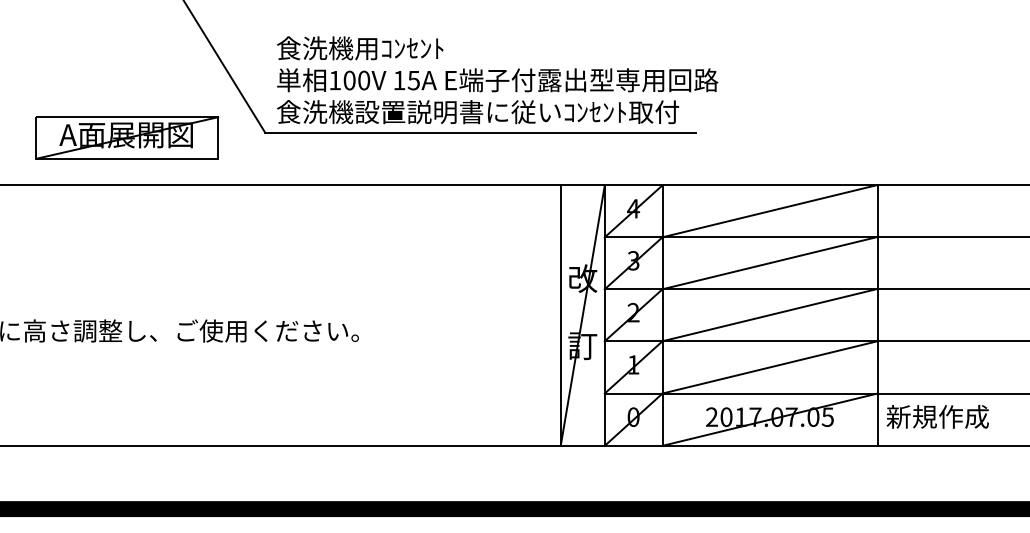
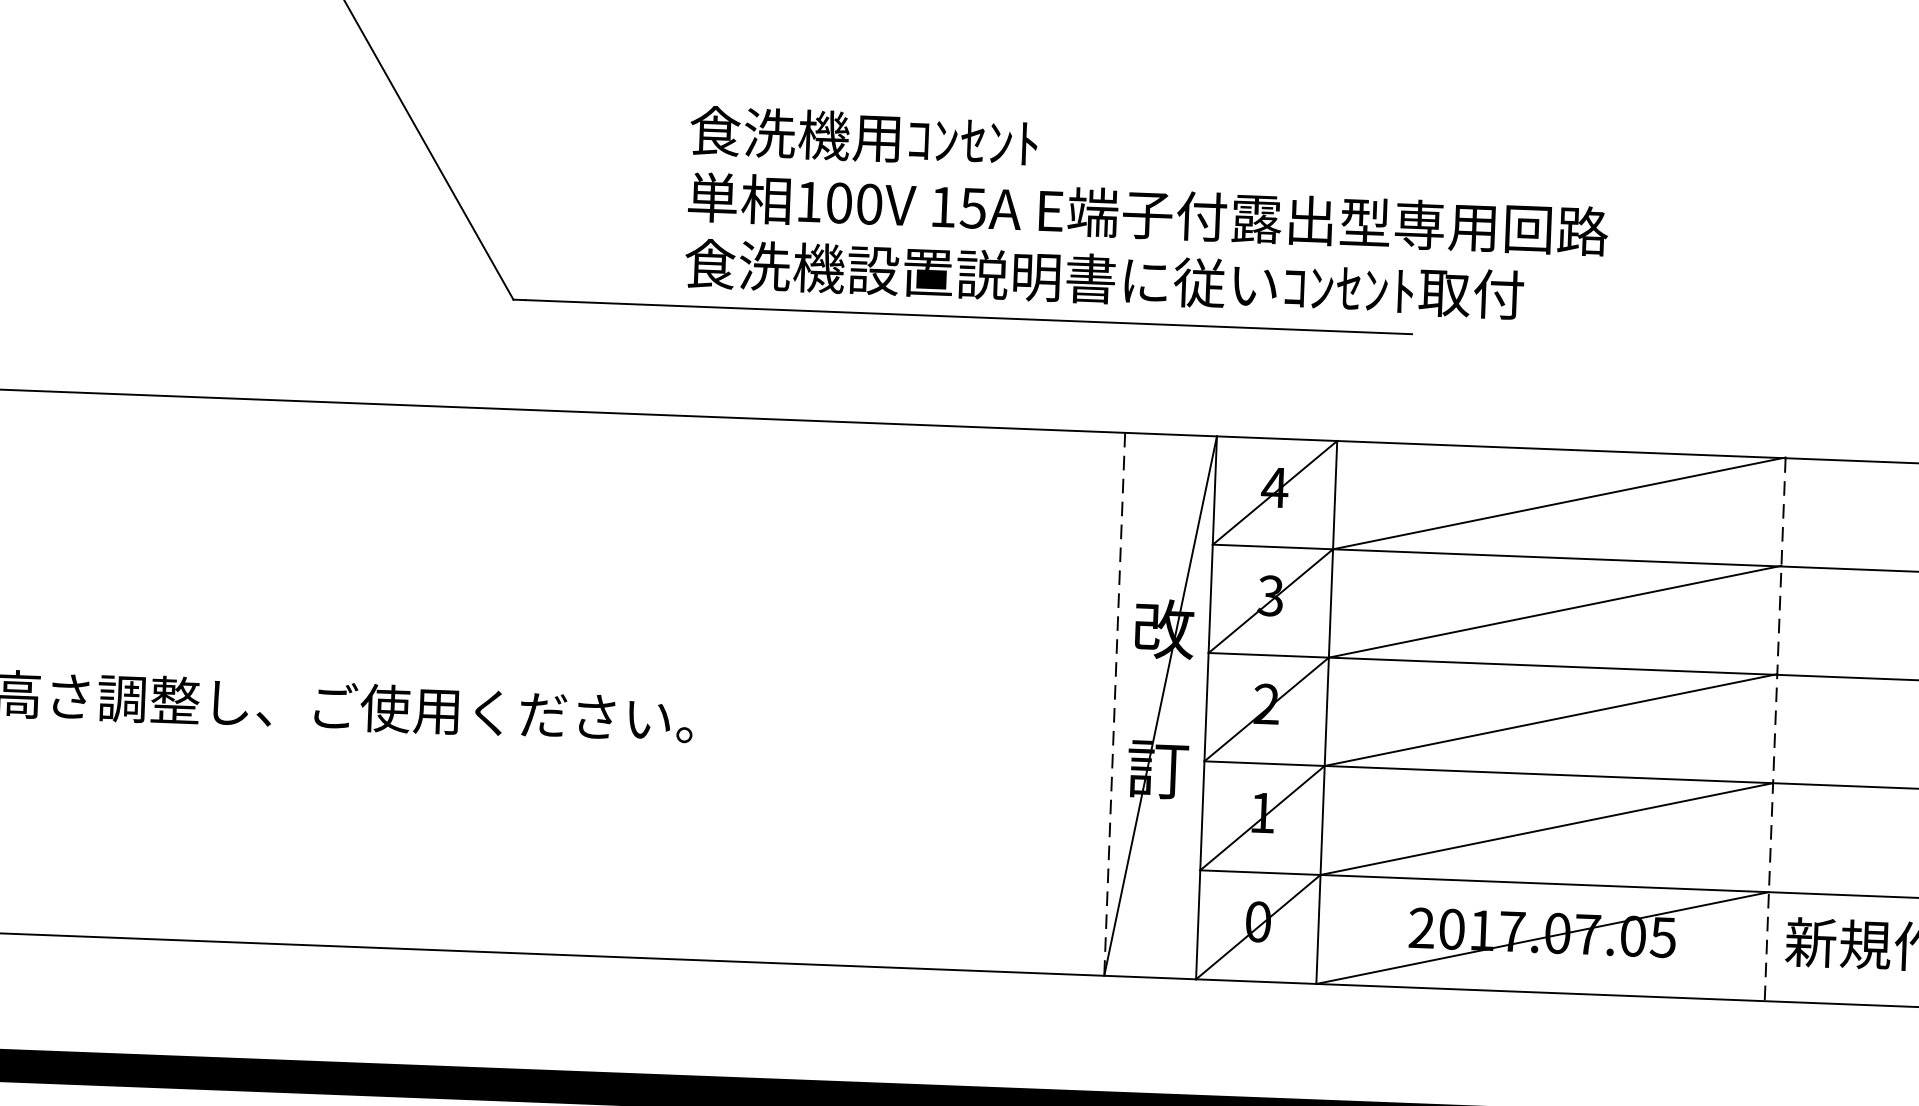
text: (497, 80) -> (1147, 214), moved
part: (127, 137) -> (225, 298), removed
line: (560, 316) -> (1114, 706), solid -> dashed
line: (877, 316) -> (1774, 731), solid -> dashed

